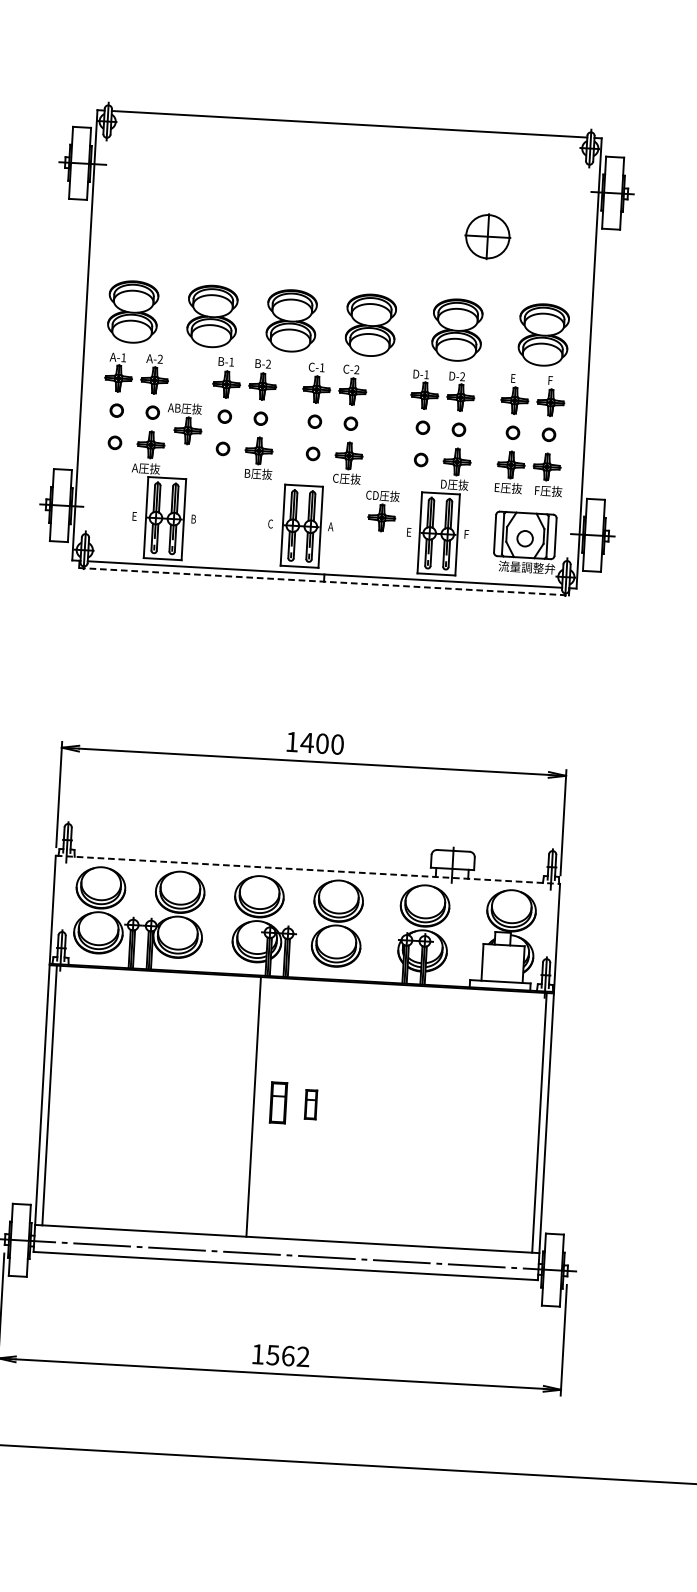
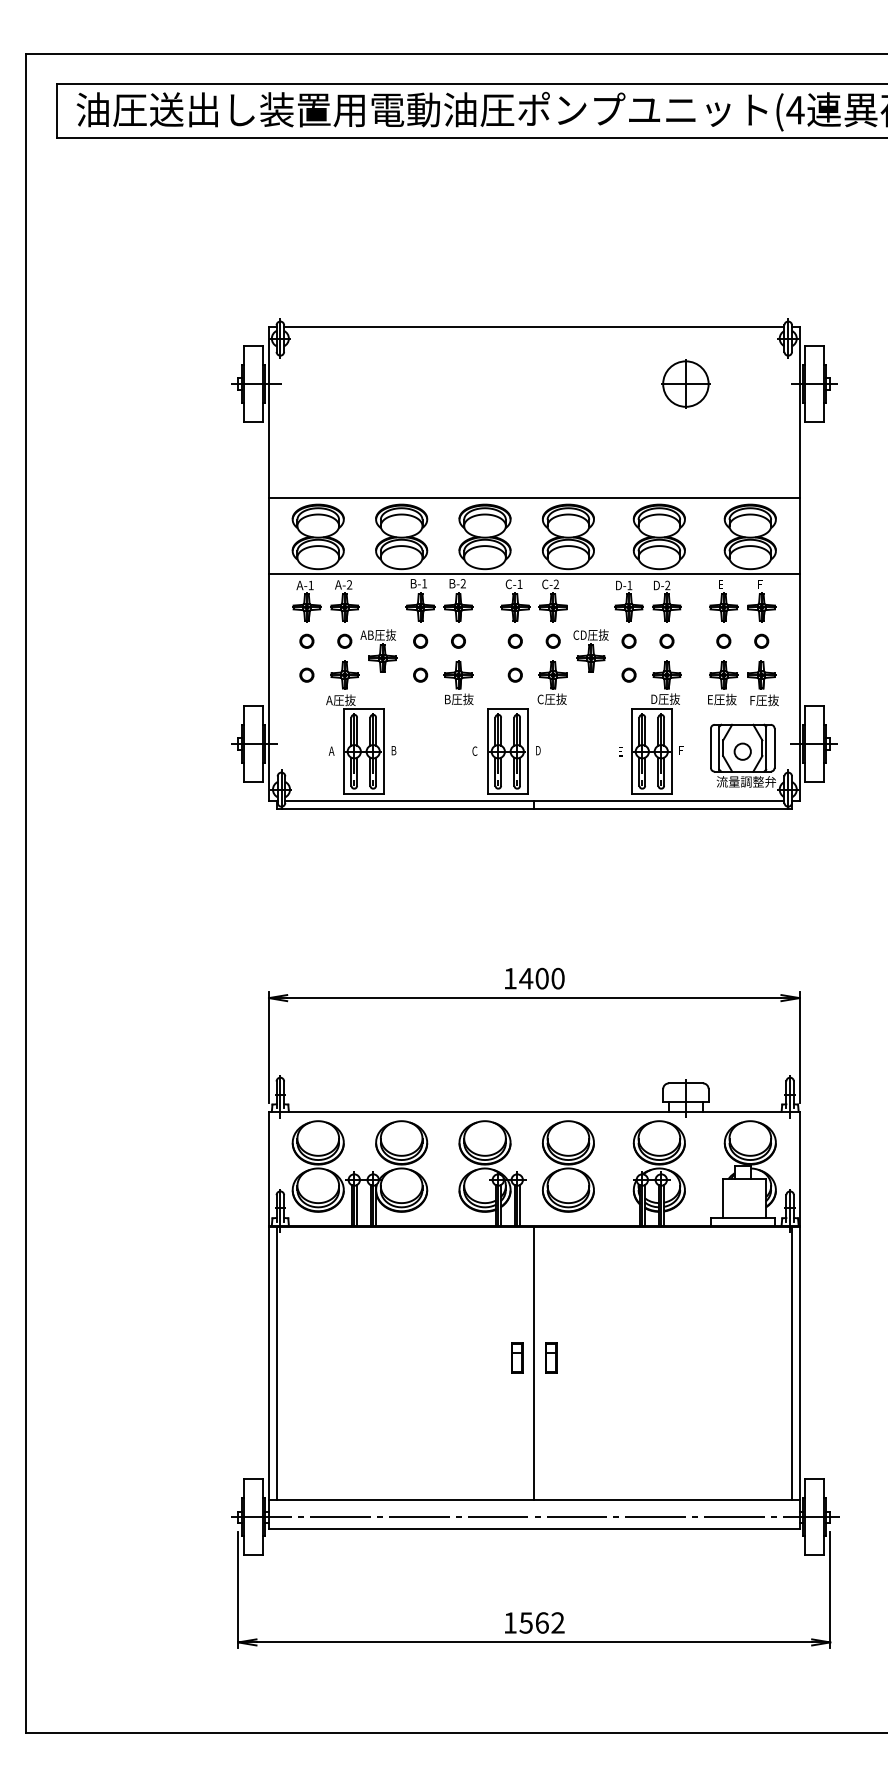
part: (487, 236) -> (685, 383), moved
line: (340, 286) -> (534, 497), added
line: (336, 358) -> (534, 573), added
part: (381, 510) -> (590, 650), moved
text: (134, 515) -> (331, 750), E -> A
text: (330, 526) -> (537, 750), A -> D
line: (324, 581) -> (534, 808), dashed -> solid
line: (308, 869) -> (534, 1111), dashed -> solid
part: (278, 1102) -> (517, 1357), size x0.71
line: (253, 1106) -> (534, 1363), moved

